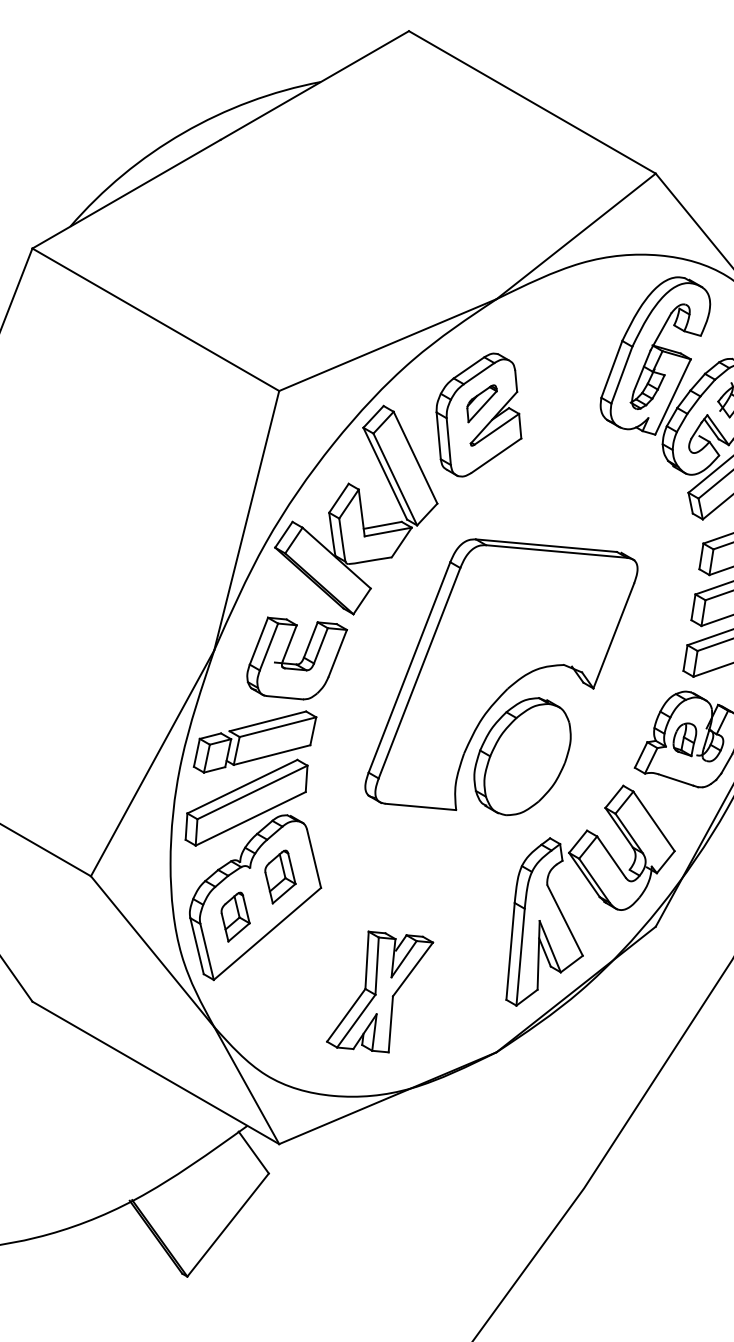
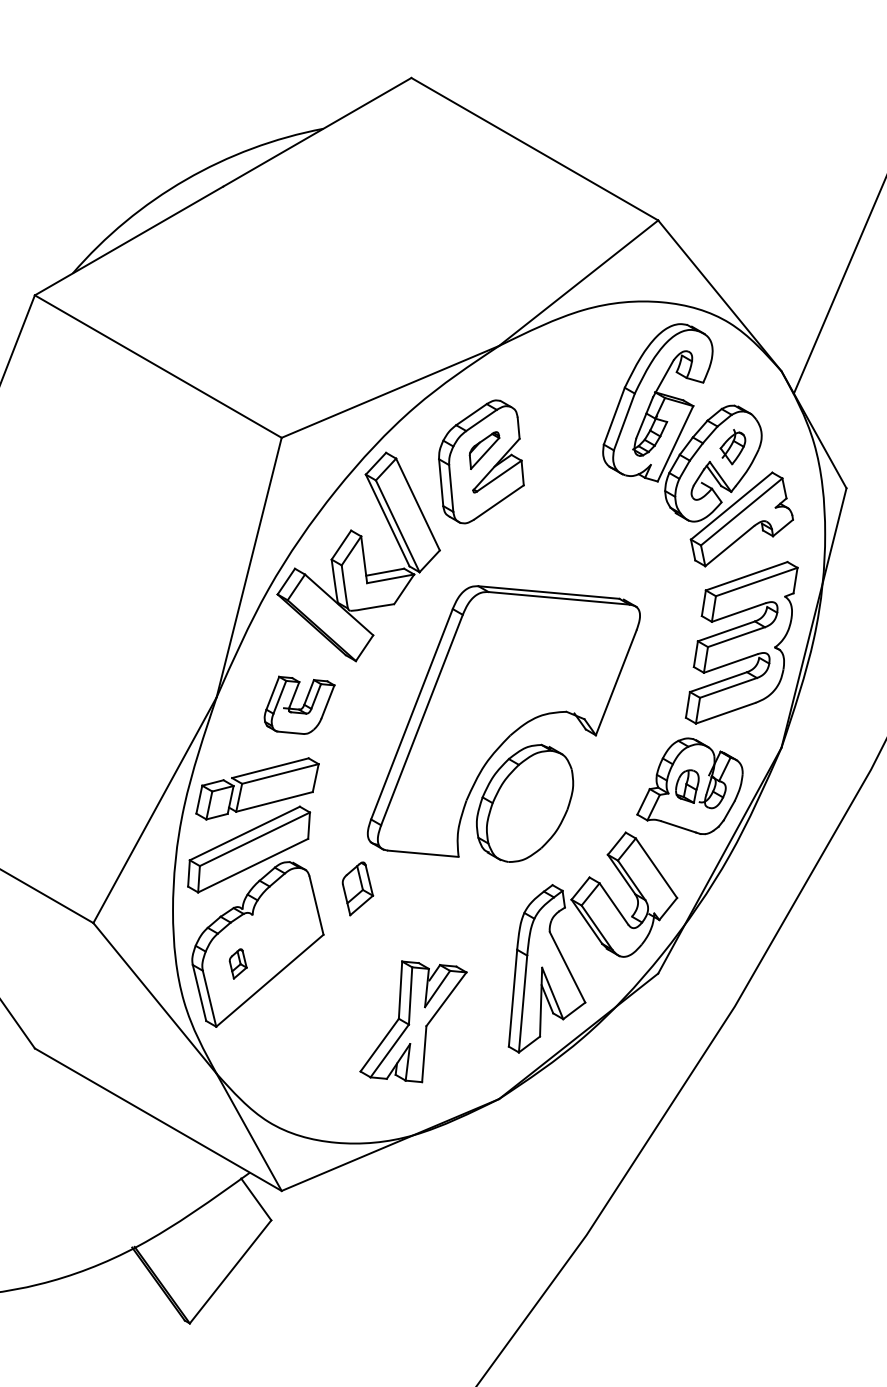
part: (297, 658) -> (299, 705), size x0.7
part: (280, 876) -> (357, 888), moved
part: (236, 916) -> (238, 963), size x0.6
part: (380, 991) -> (413, 1021), moved

